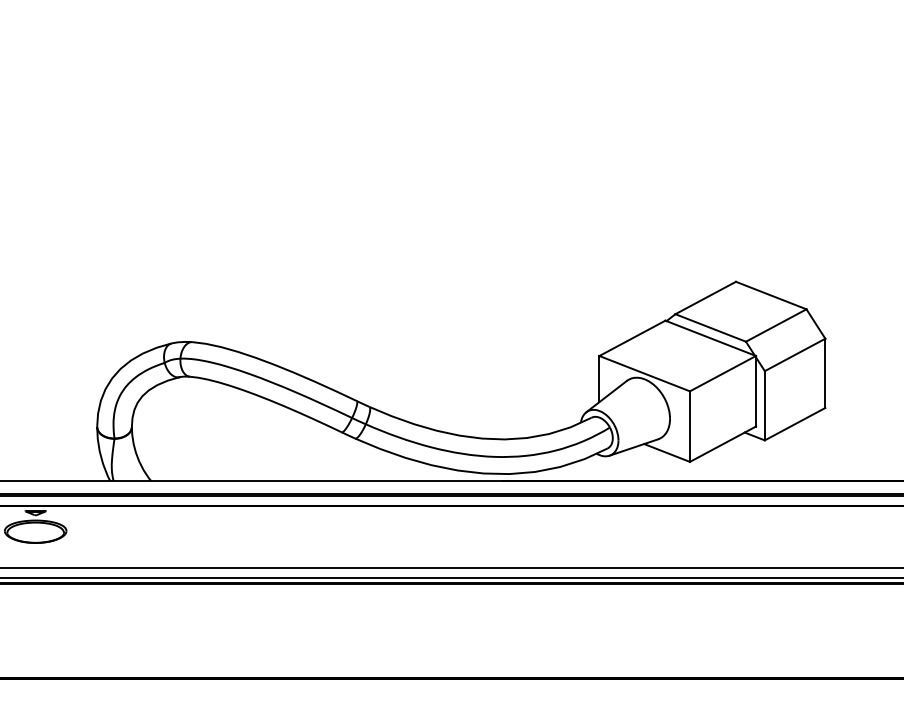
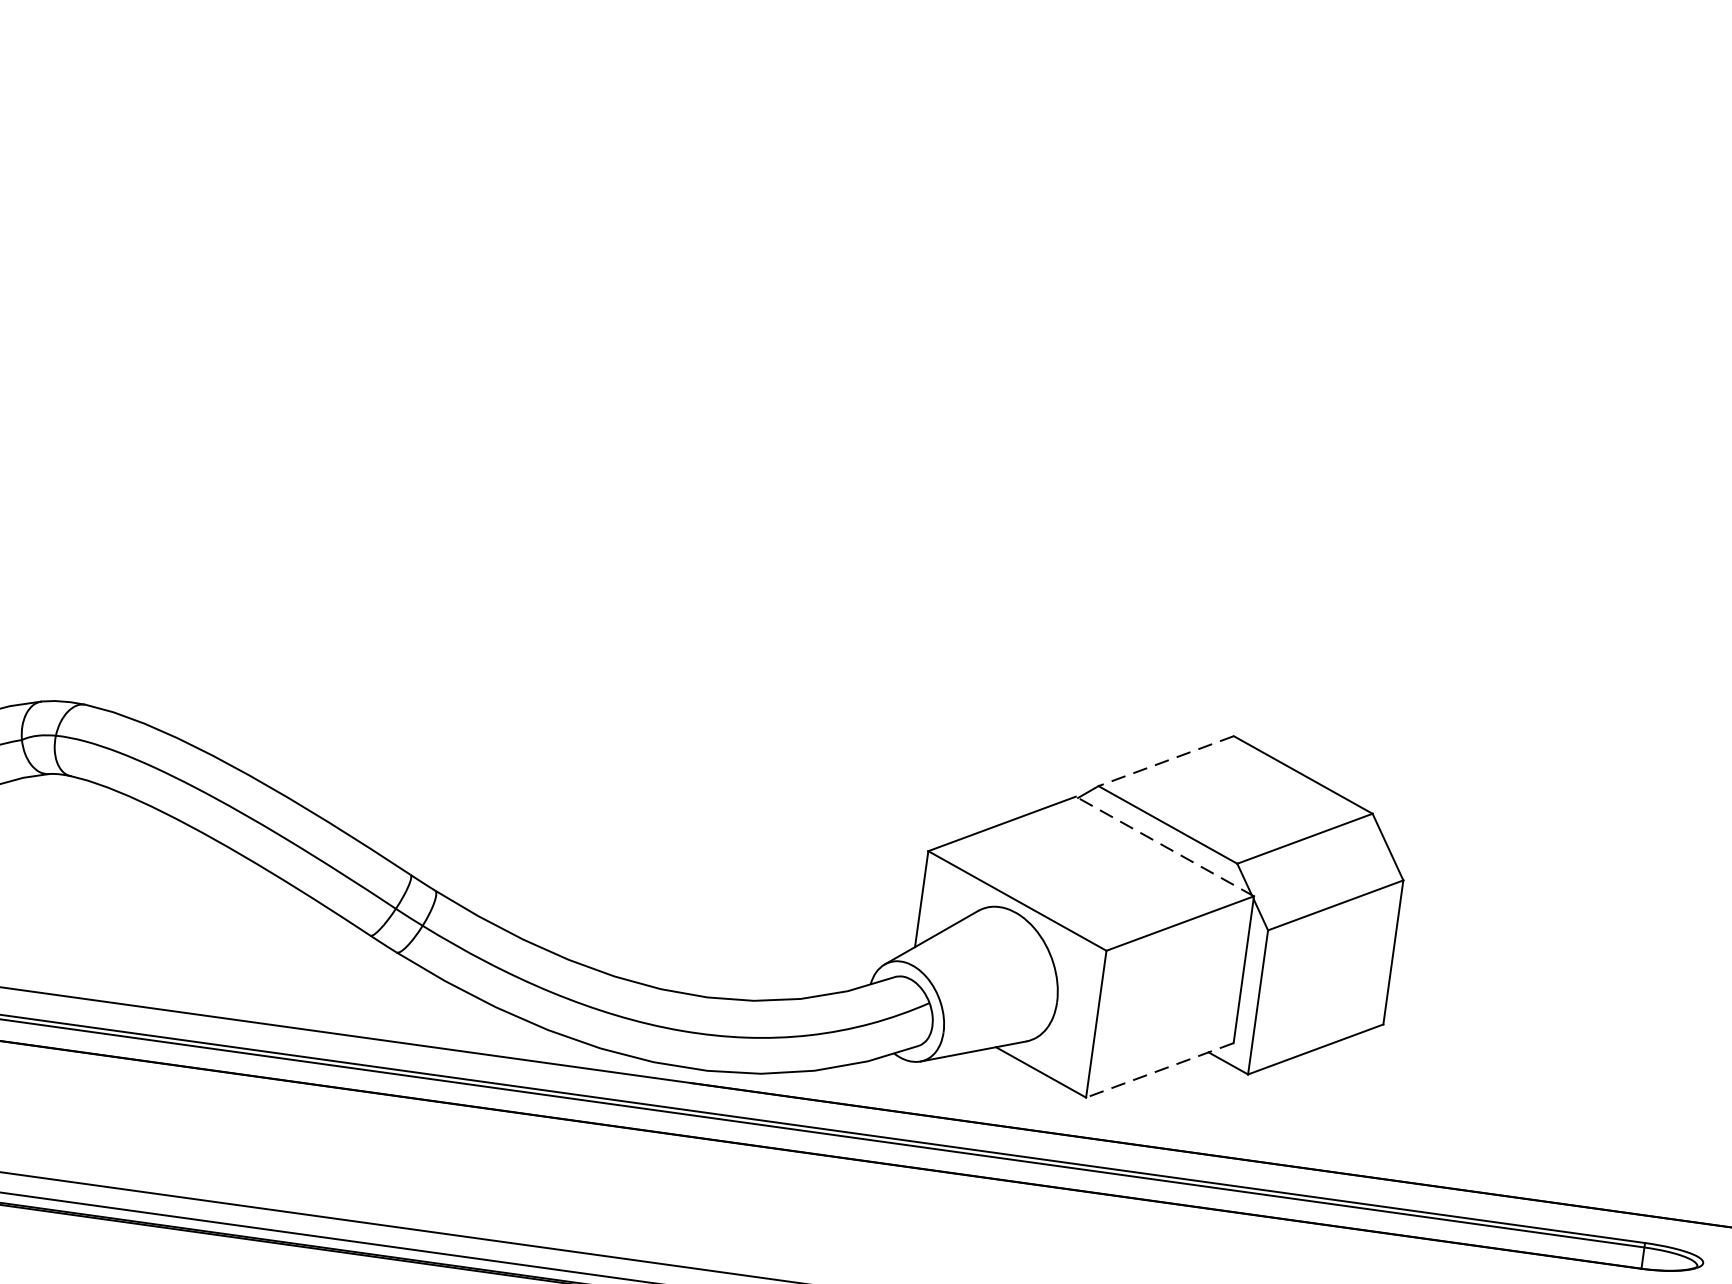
line: (705, 298) -> (1165, 762), solid -> dashed
line: (710, 338) -> (1164, 846), solid -> dashed
line: (722, 444) -> (1158, 1070), solid -> dashed

